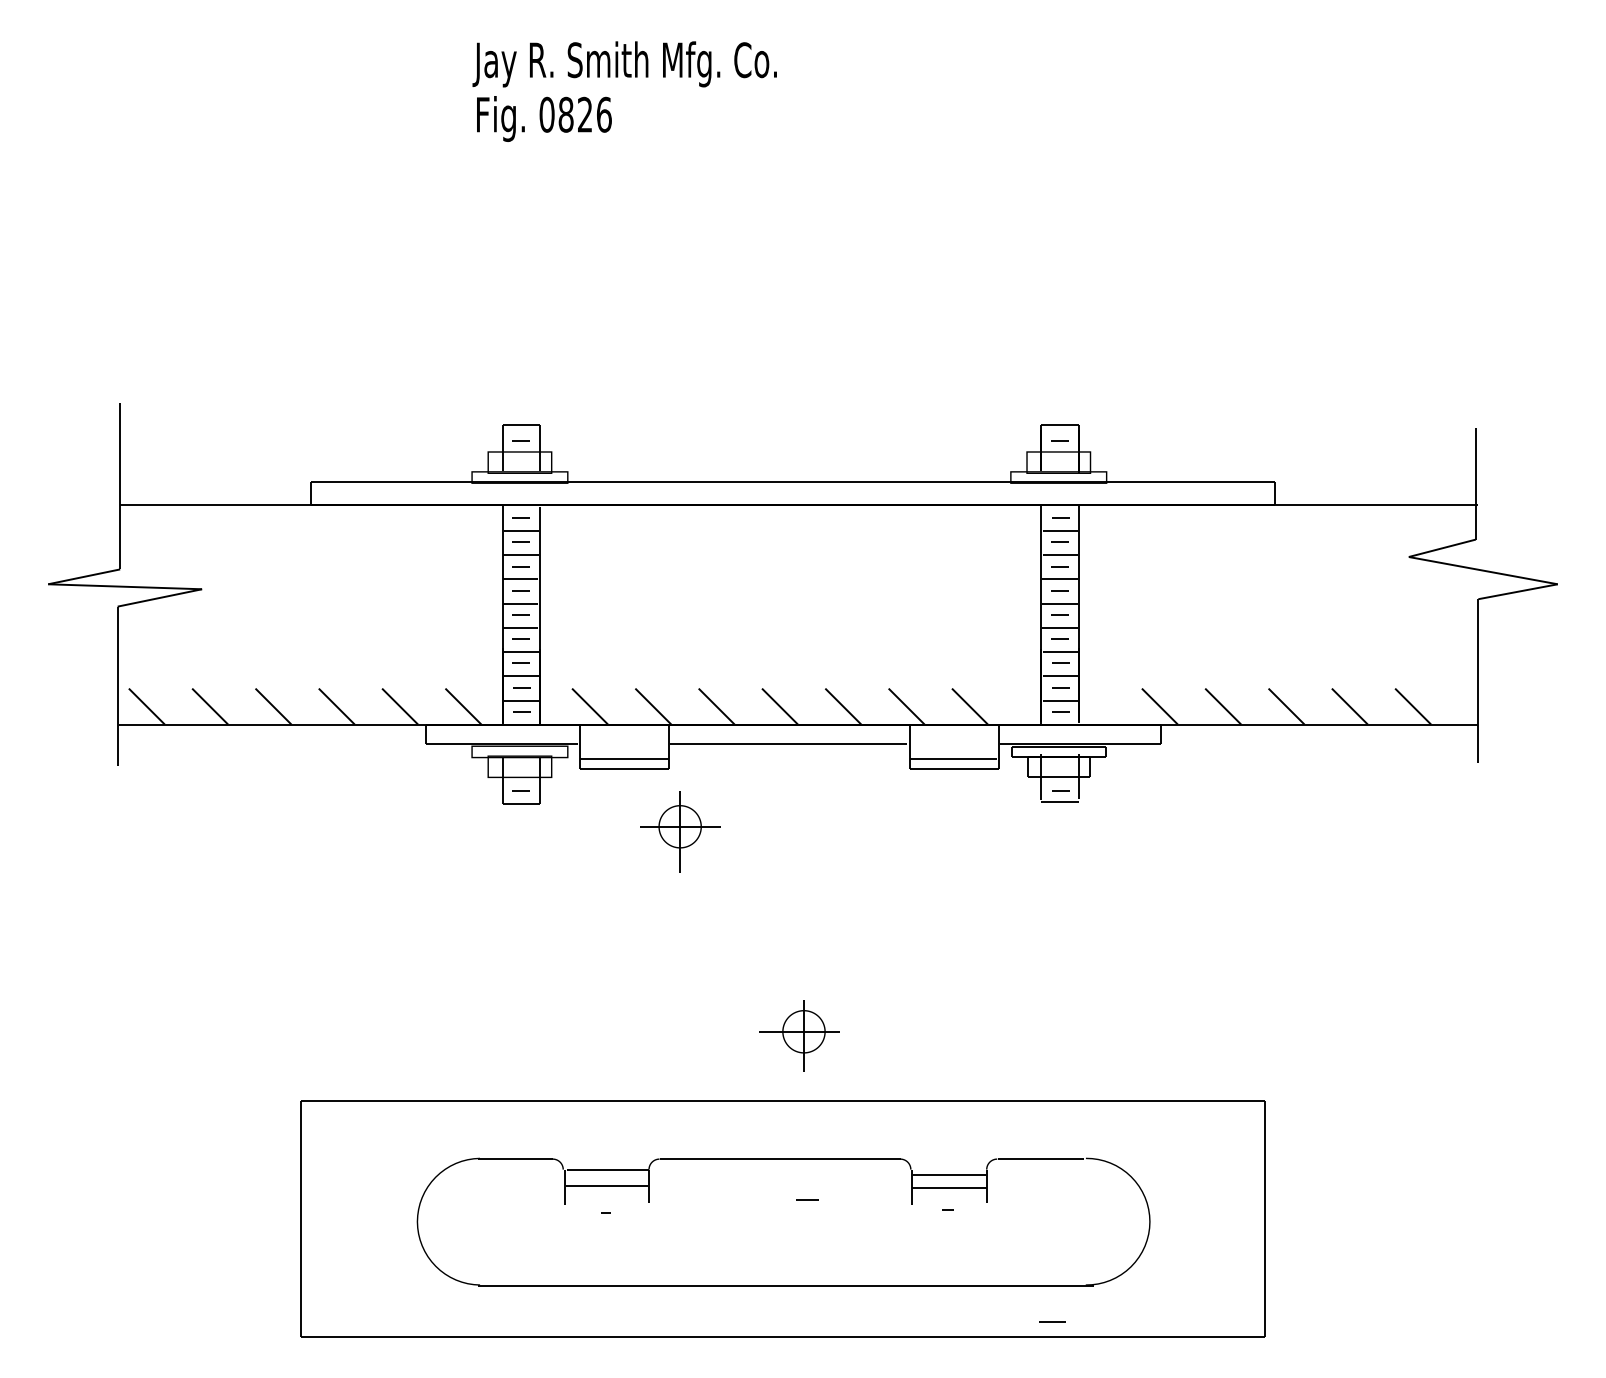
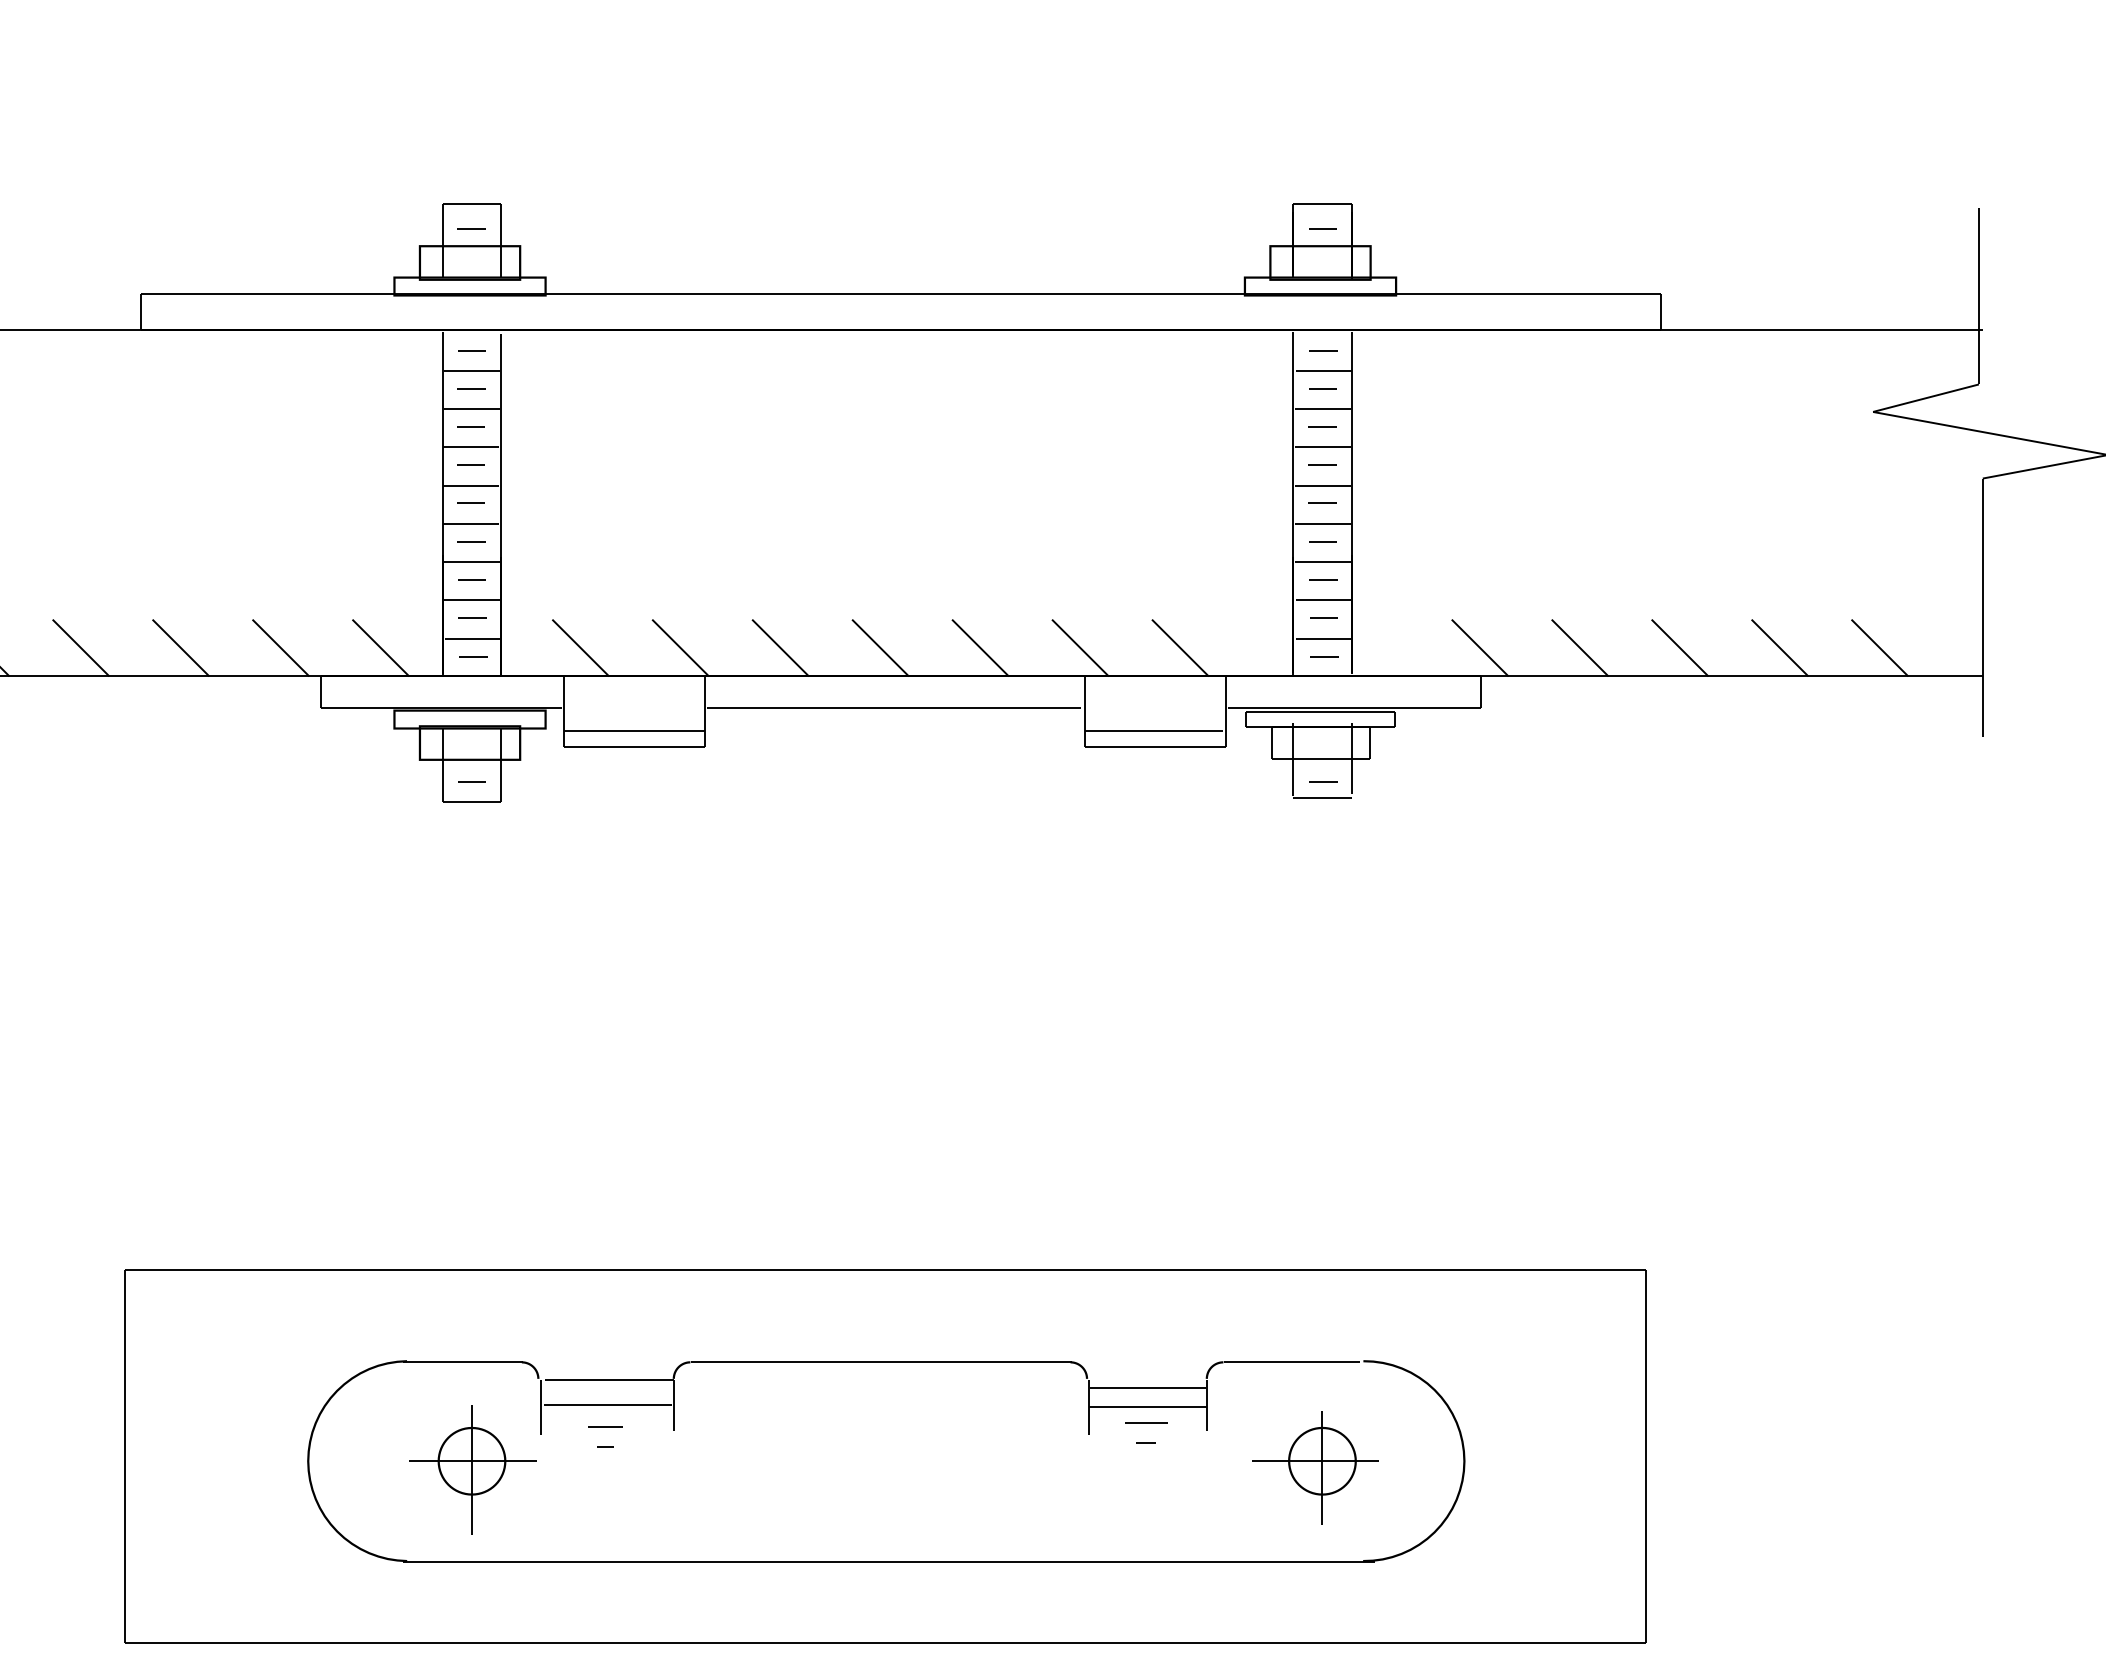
part: (680, 831) -> (472, 1468), moved
part: (799, 1035) -> (1315, 1467), moved
line: (807, 1199) -> (605, 1426), moved
line: (1052, 1321) -> (1146, 1422), moved

